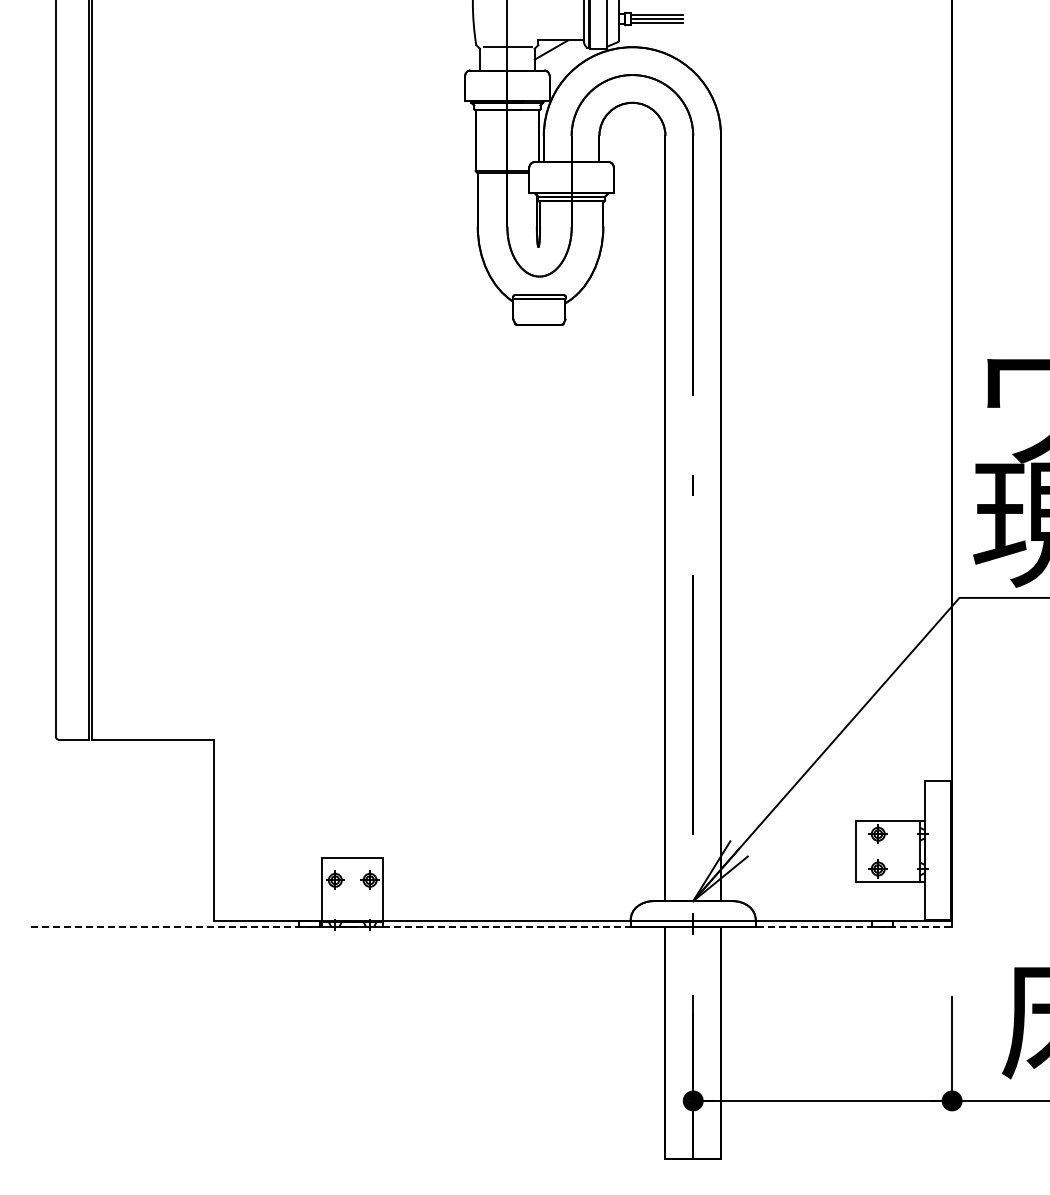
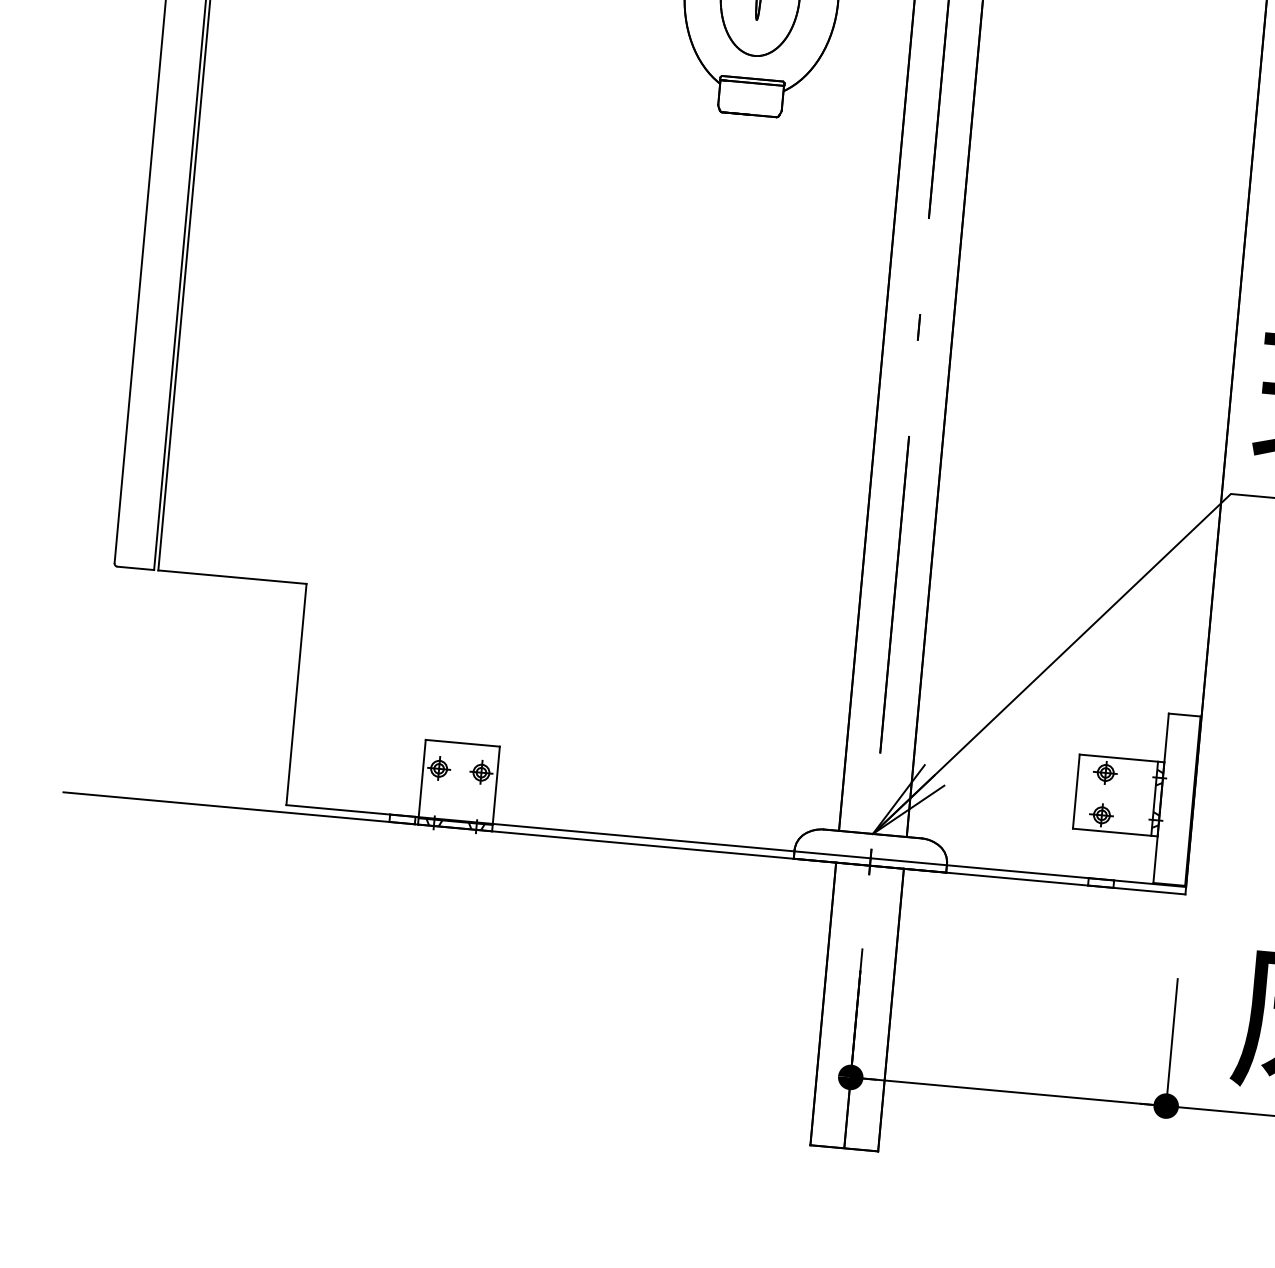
line: (492, 927) -> (625, 843), dashed -> solid

